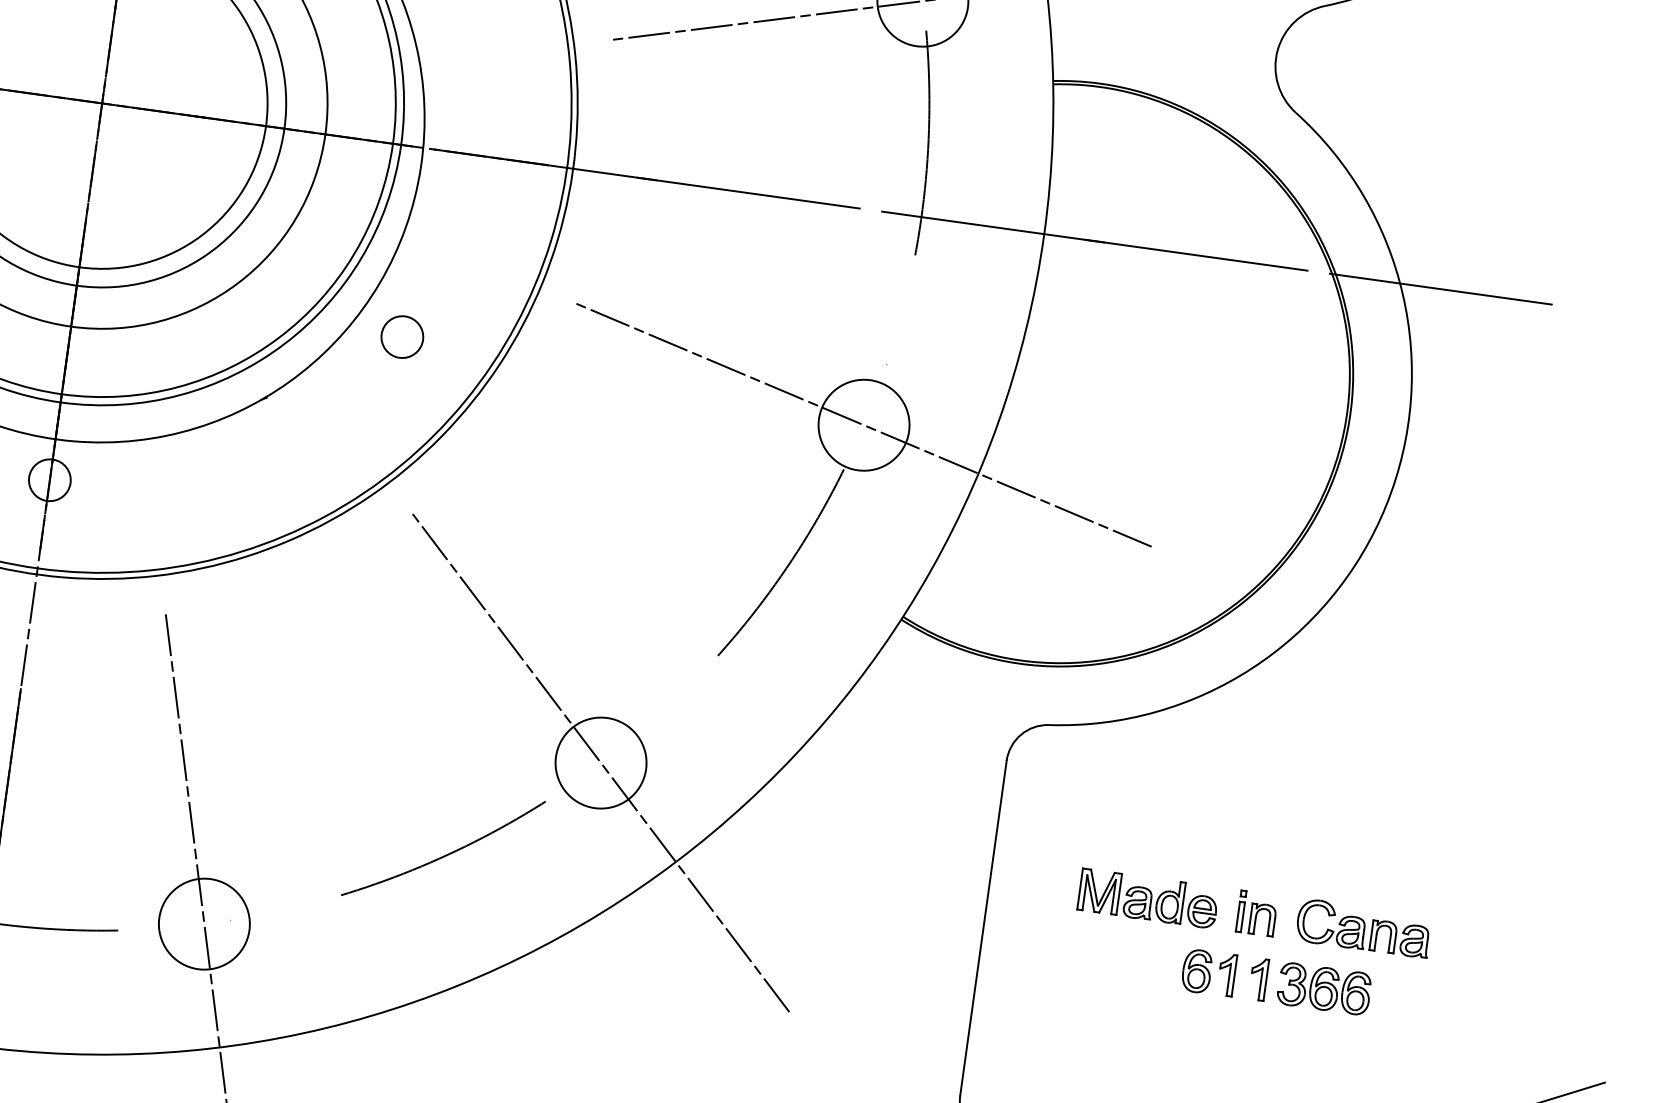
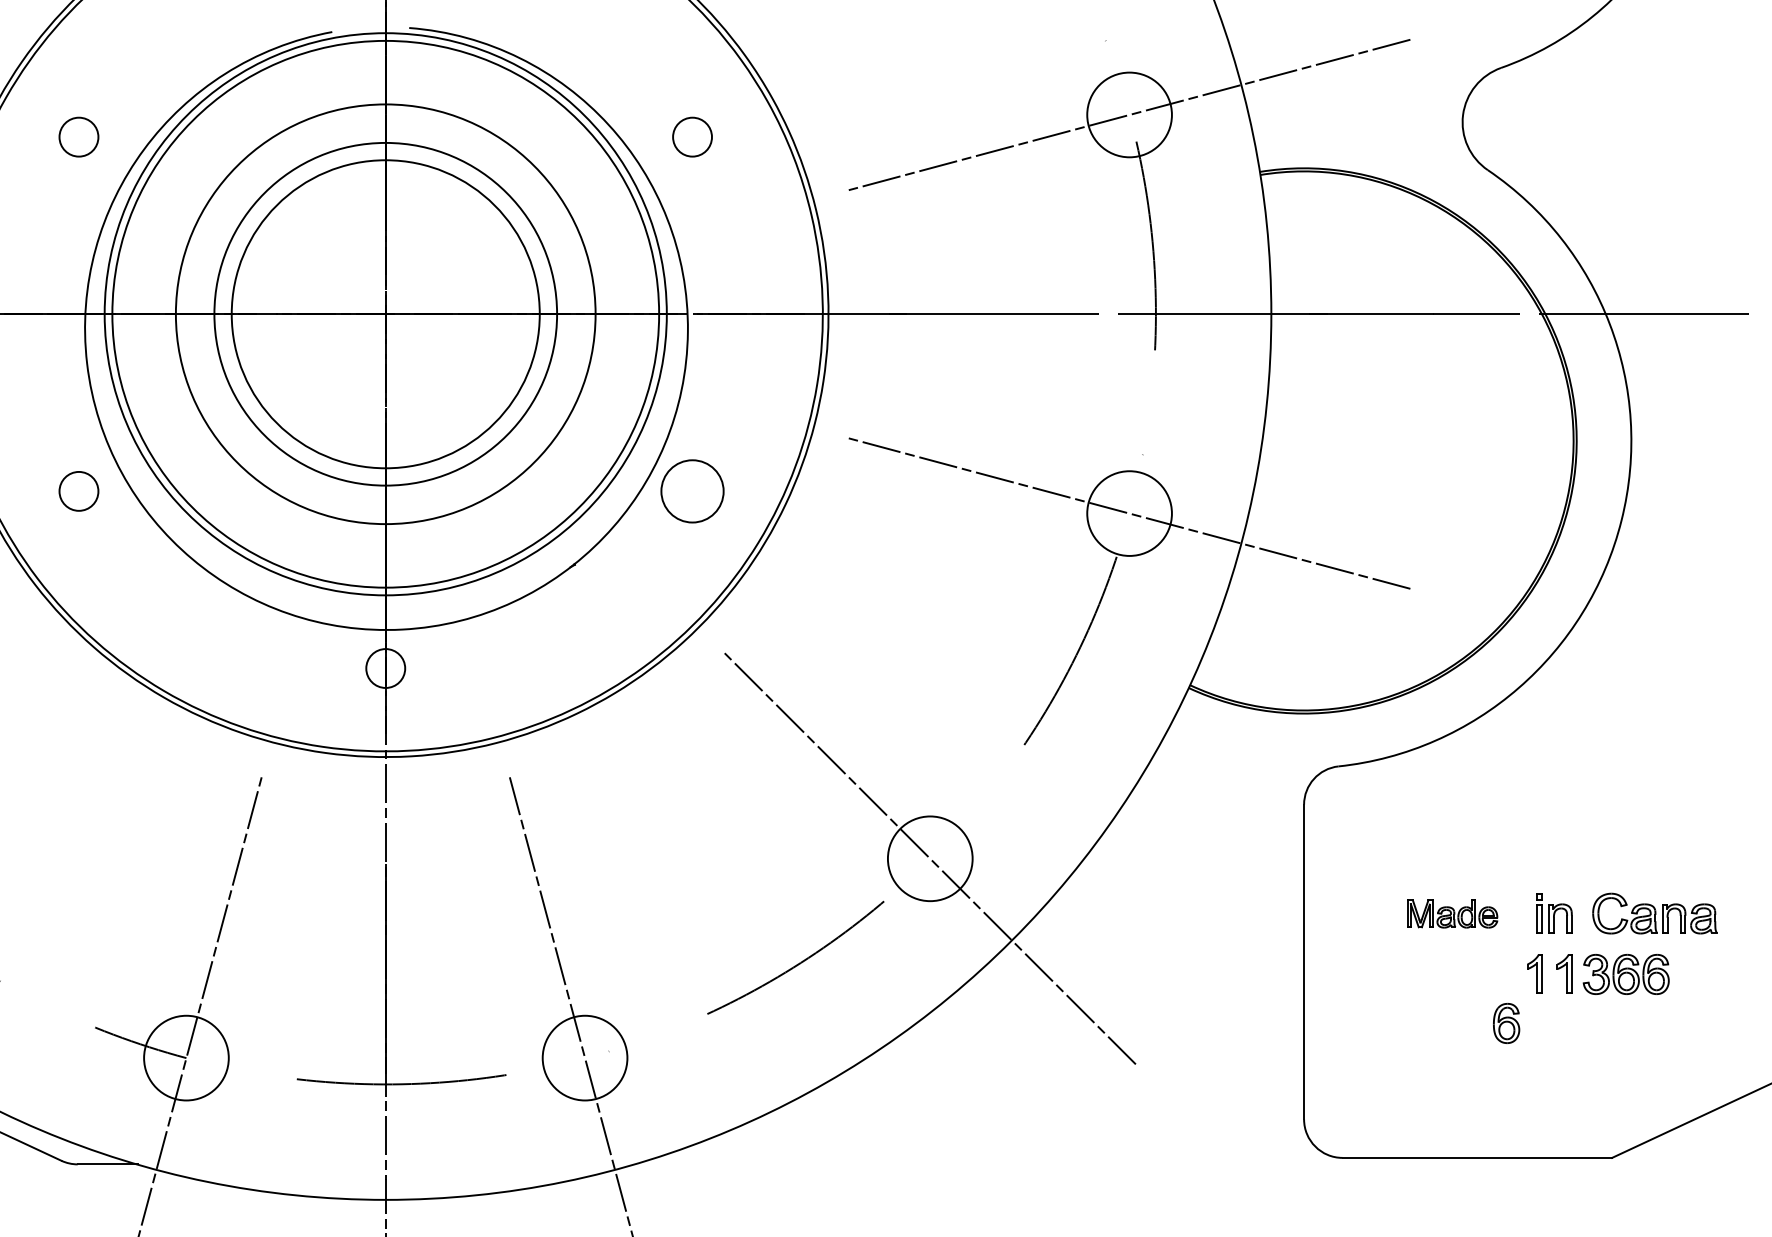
circle: (402, 336) -> (692, 490), size x1.6
part: (1148, 898) -> (1452, 913), size x0.7
part: (1196, 971) -> (1506, 1023), moved

